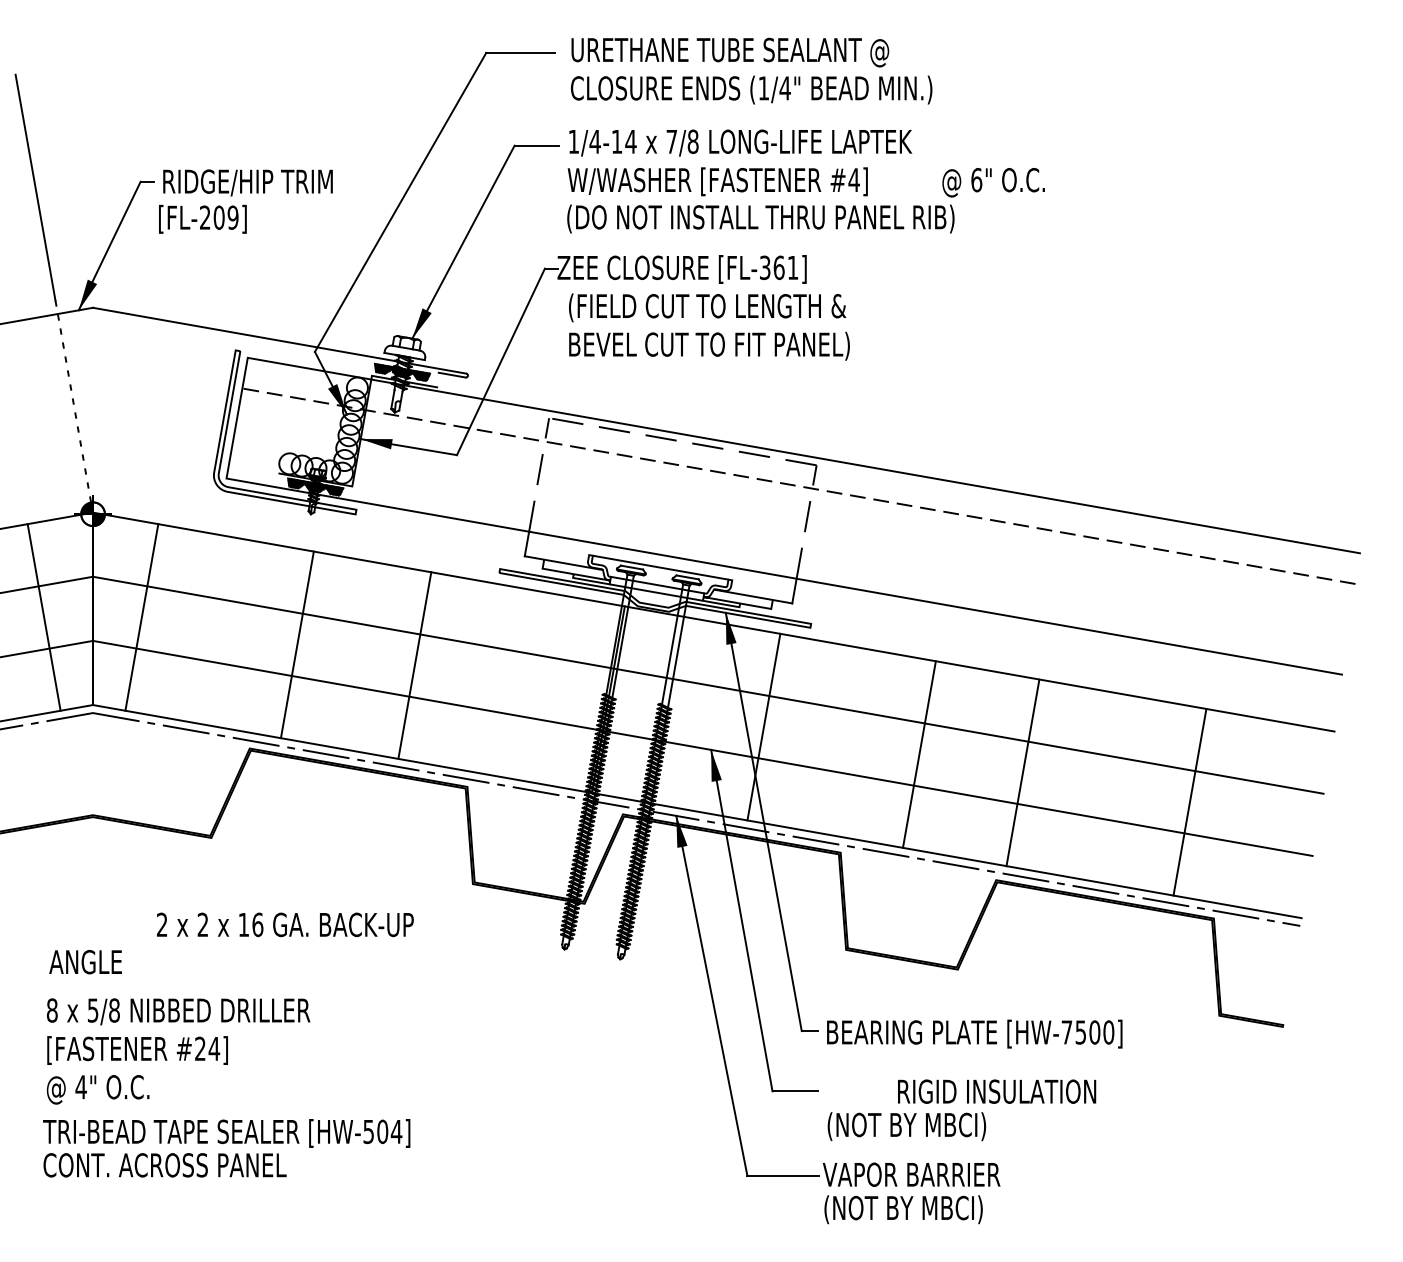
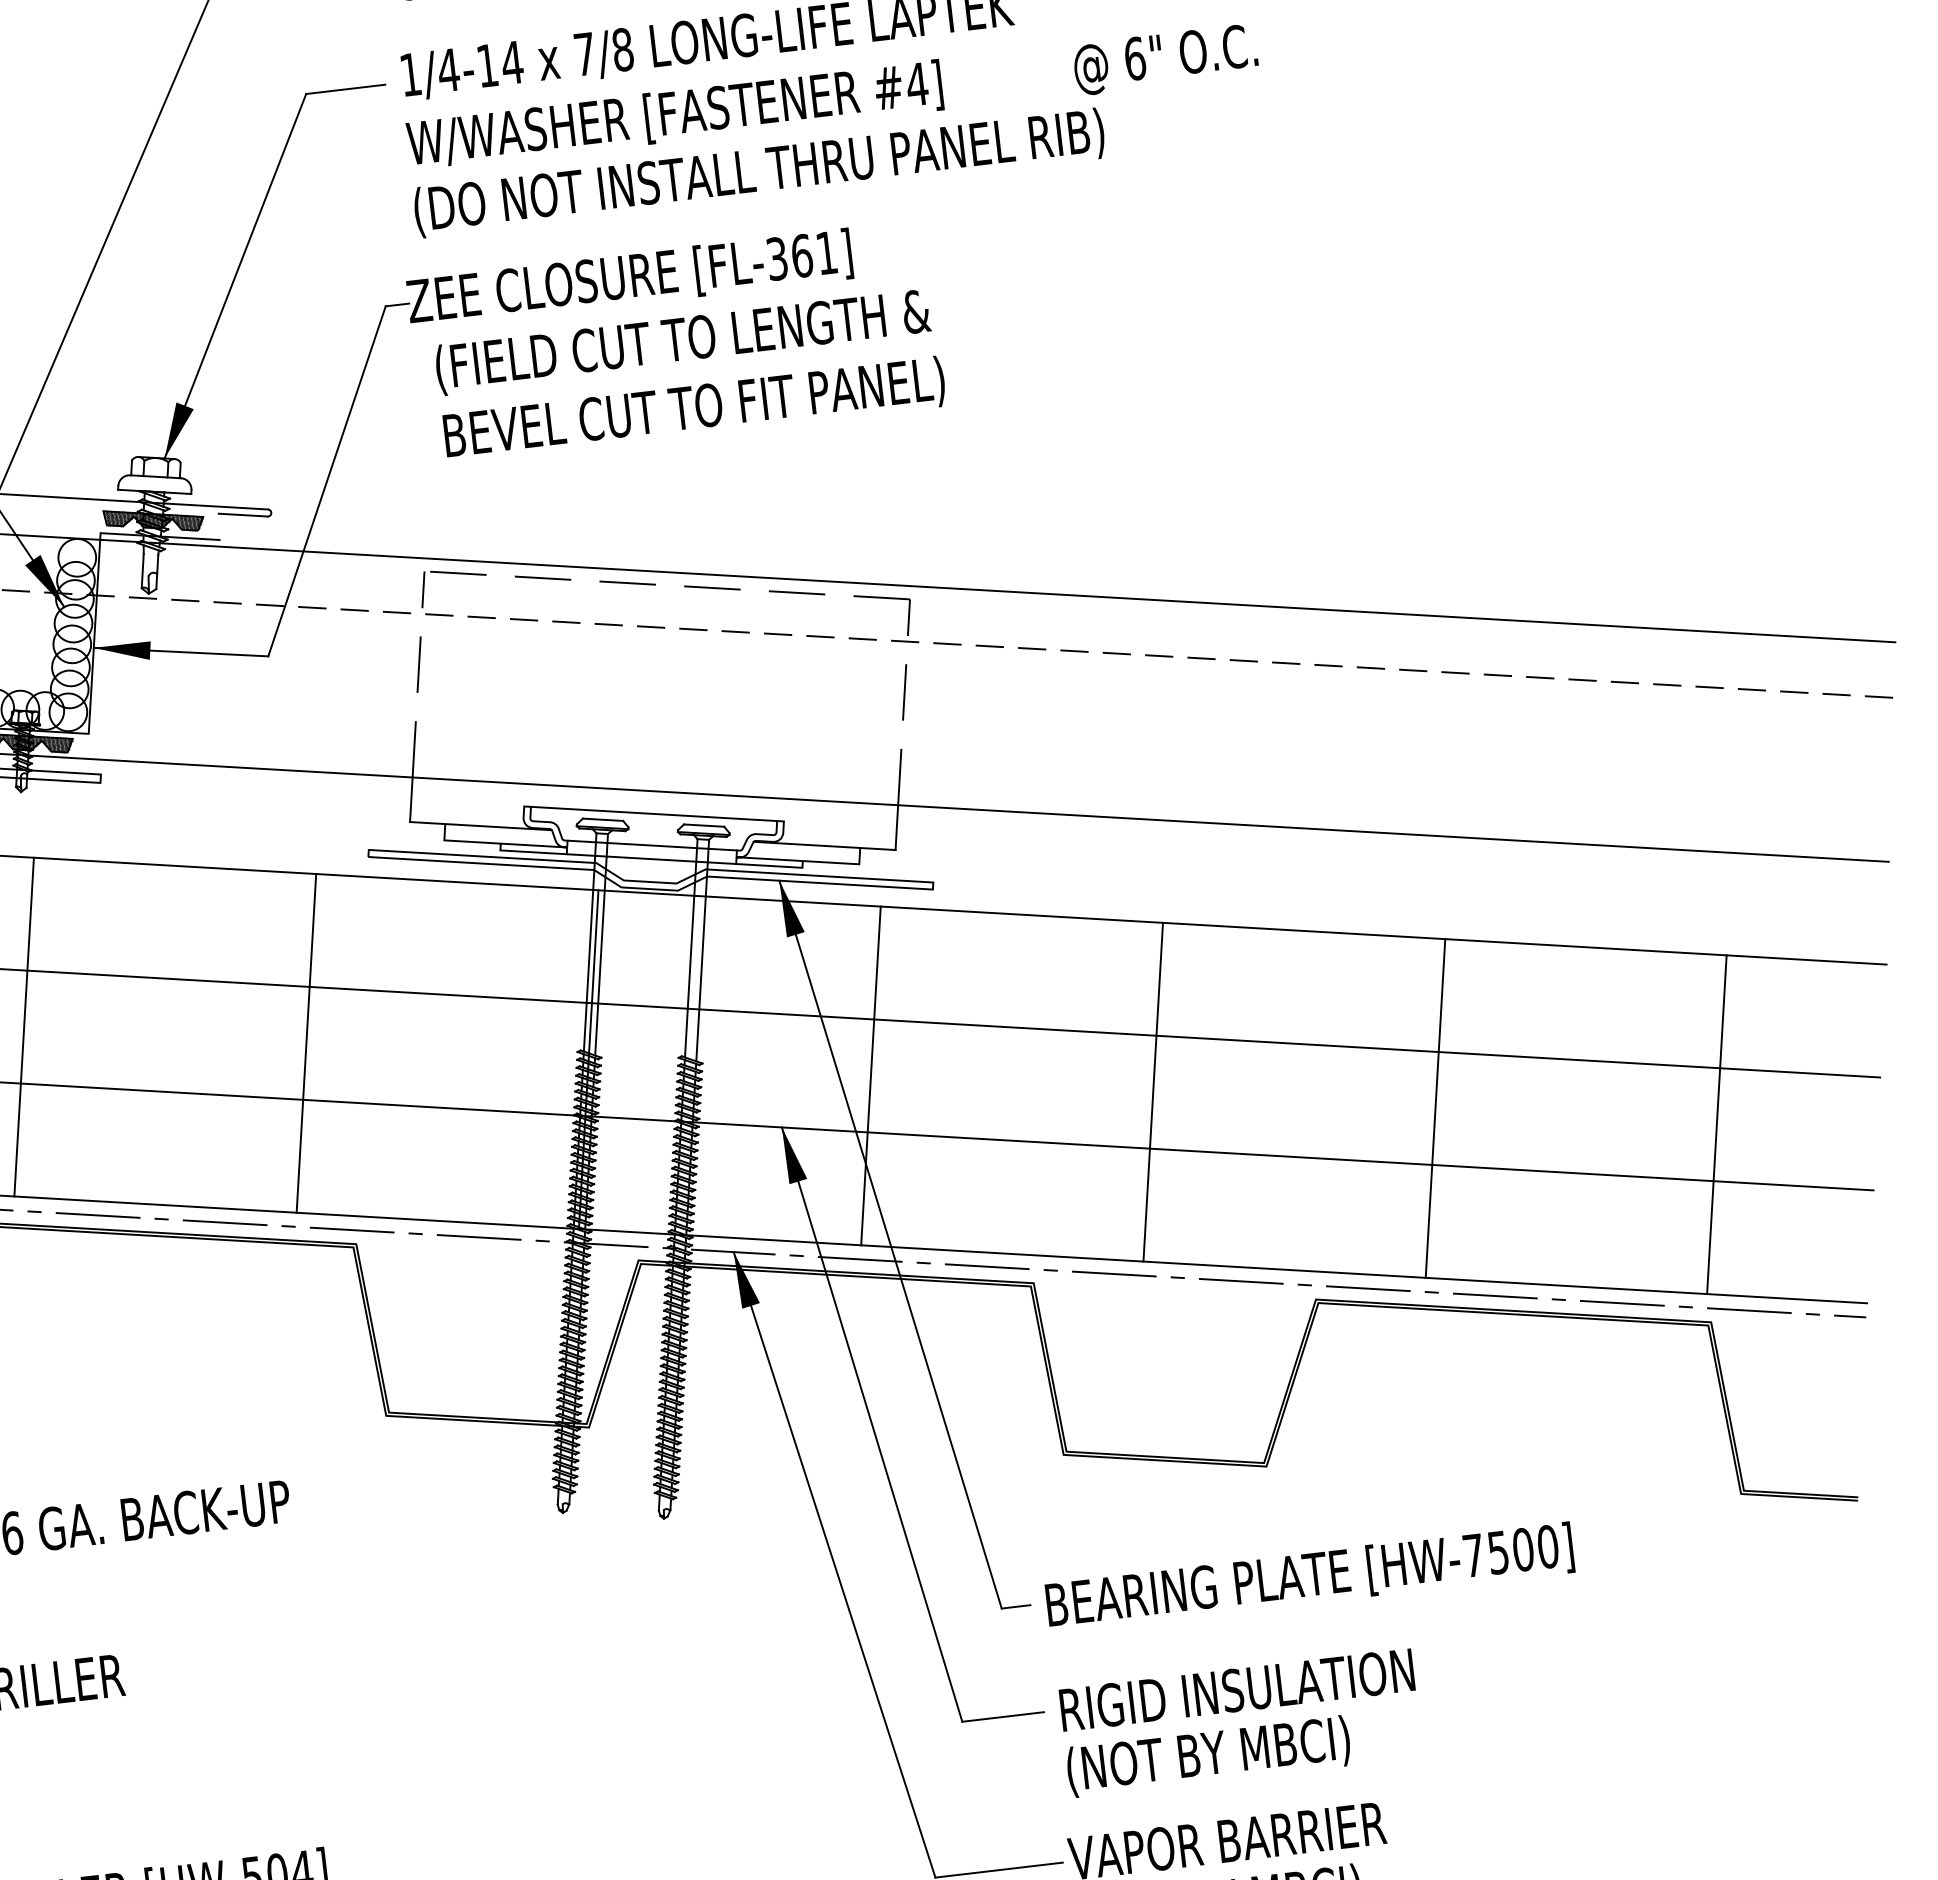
line: (414, 664) -> (305, 1042), moved
line: (1022, 772) -> (1434, 1107), moved
line: (1189, 802) -> (1716, 1125), moved
text: (997, 1091) -> (1237, 1689), moved

